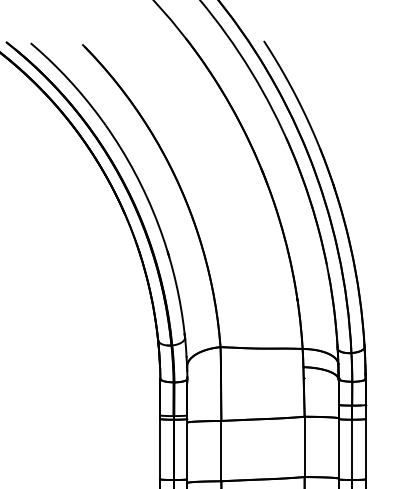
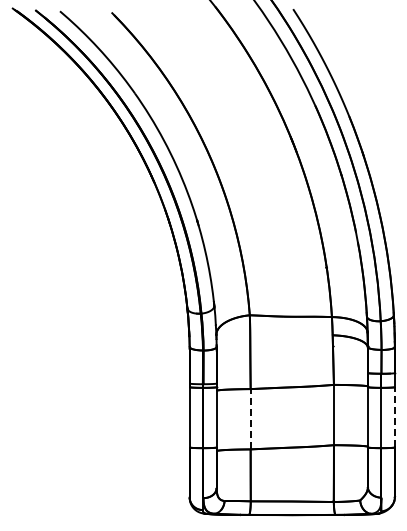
line: (365, 448) -> (394, 416), solid -> dashed
line: (221, 450) -> (250, 418), solid -> dashed

